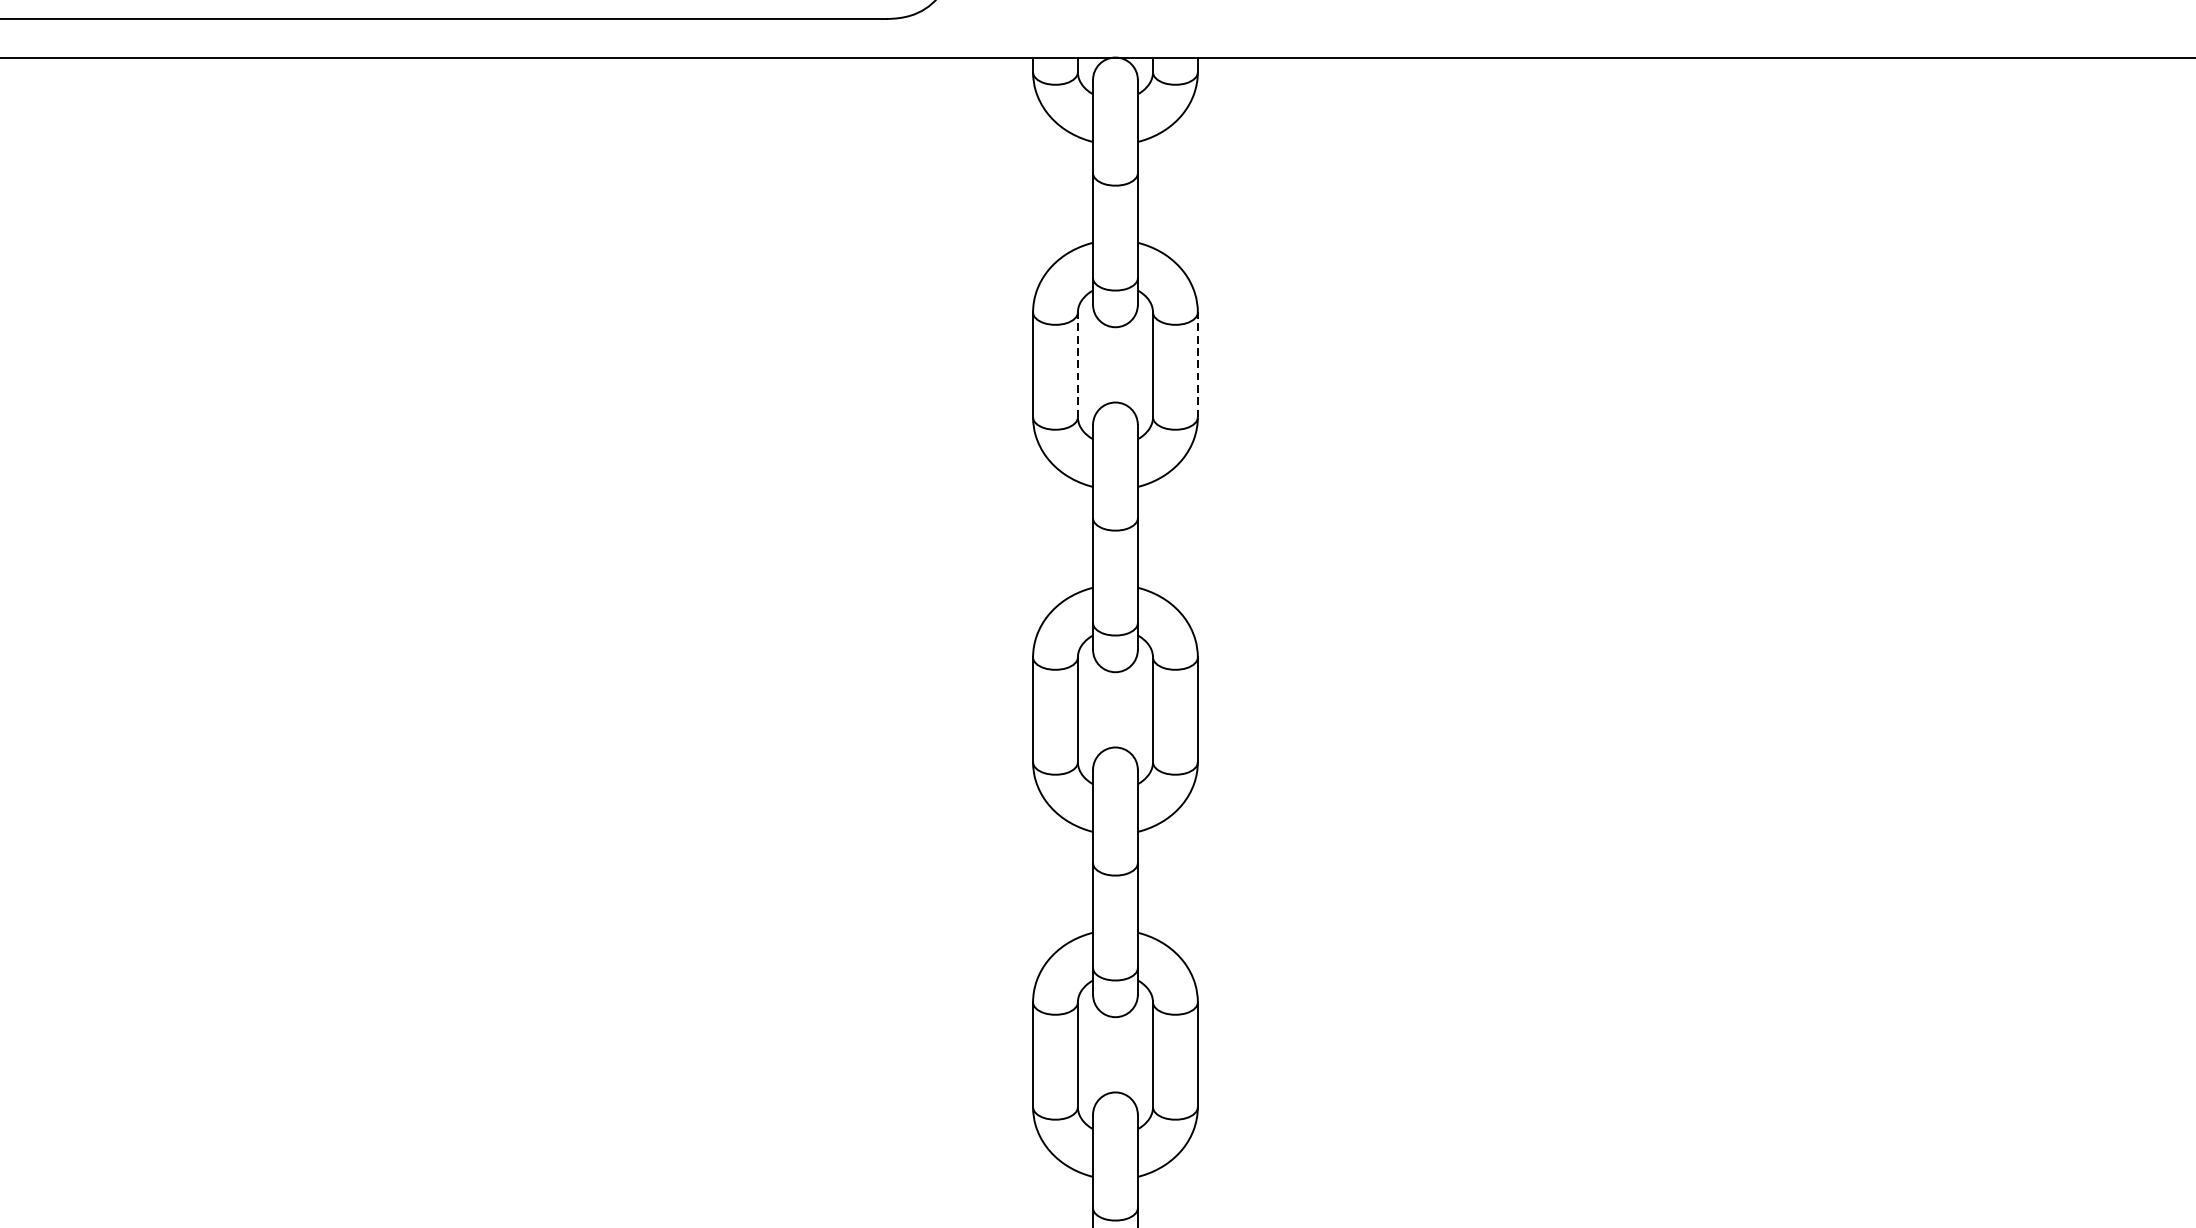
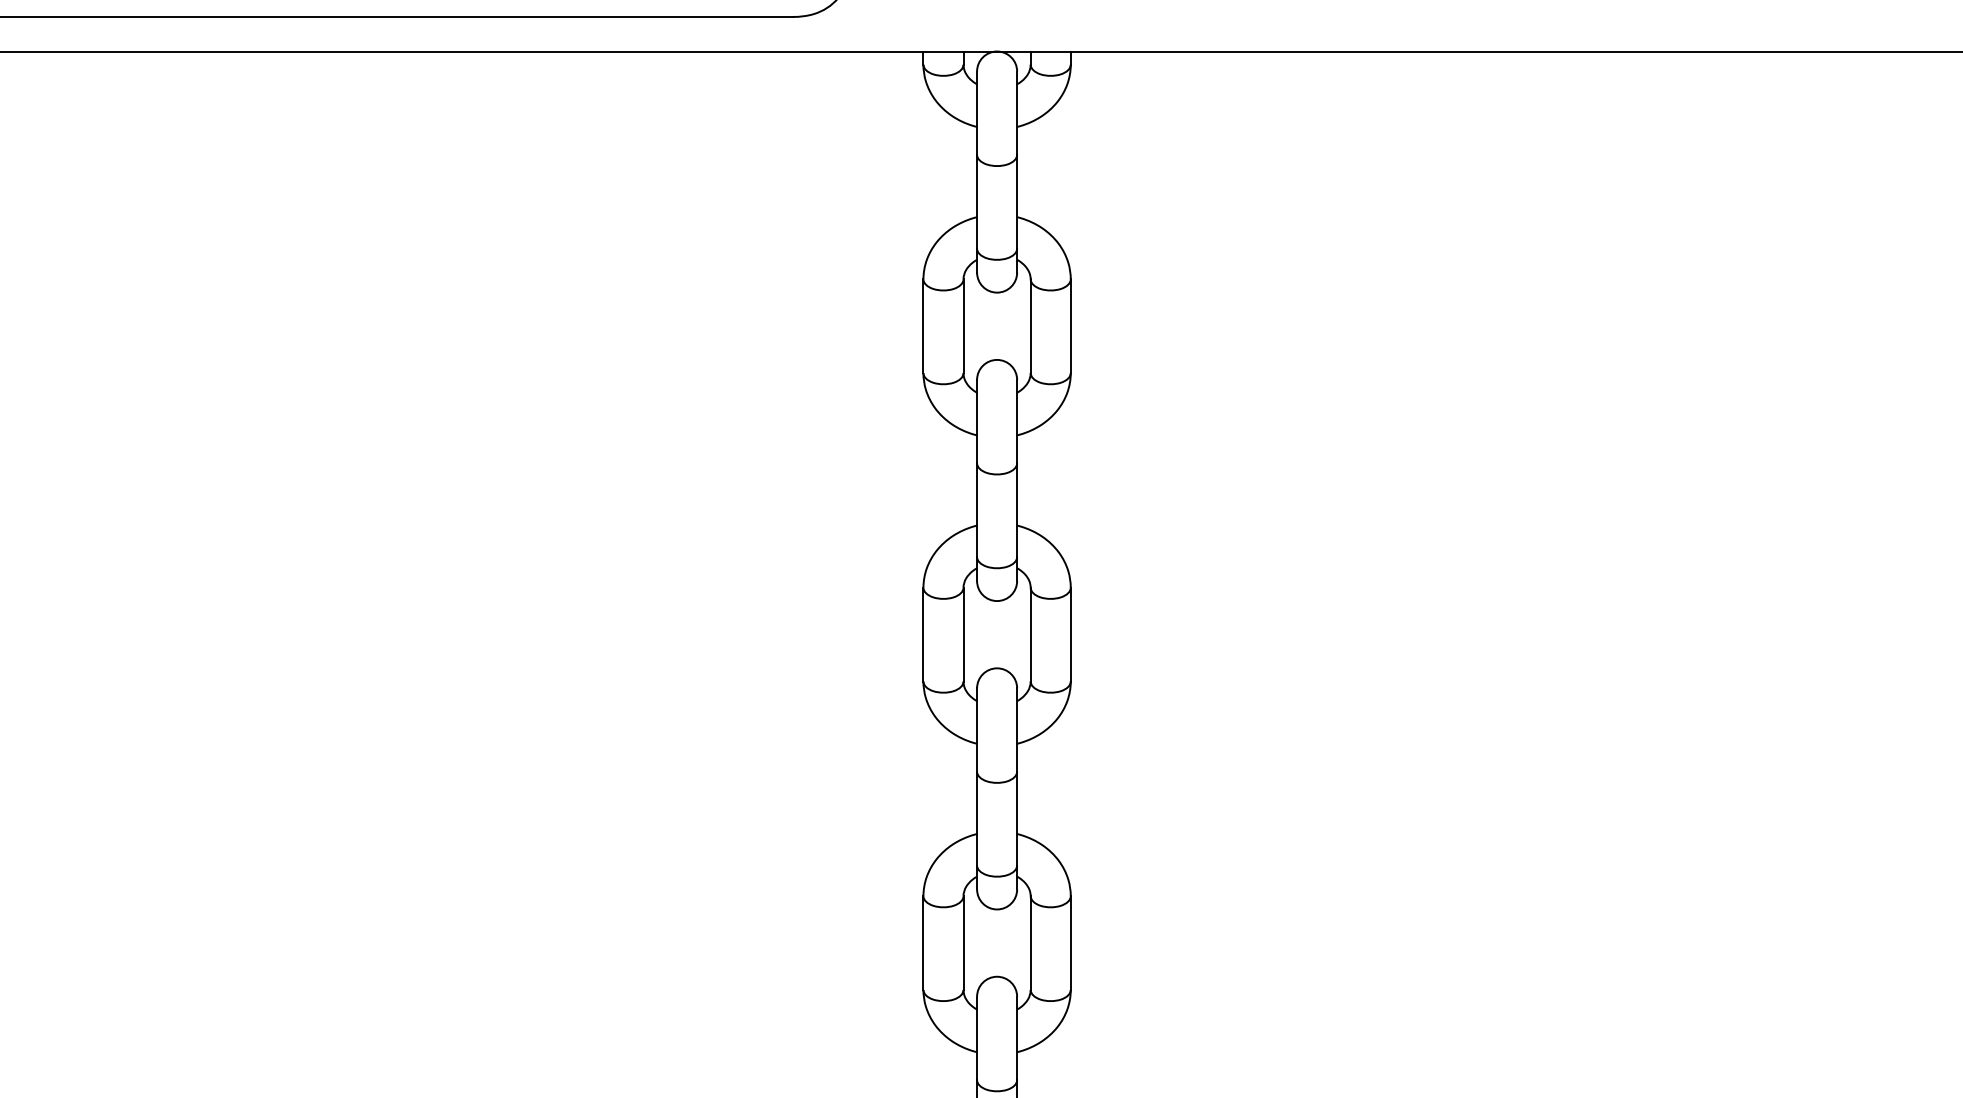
line: (1077, 365) -> (963, 326), dashed -> solid
line: (1197, 365) -> (1070, 326), dashed -> solid

